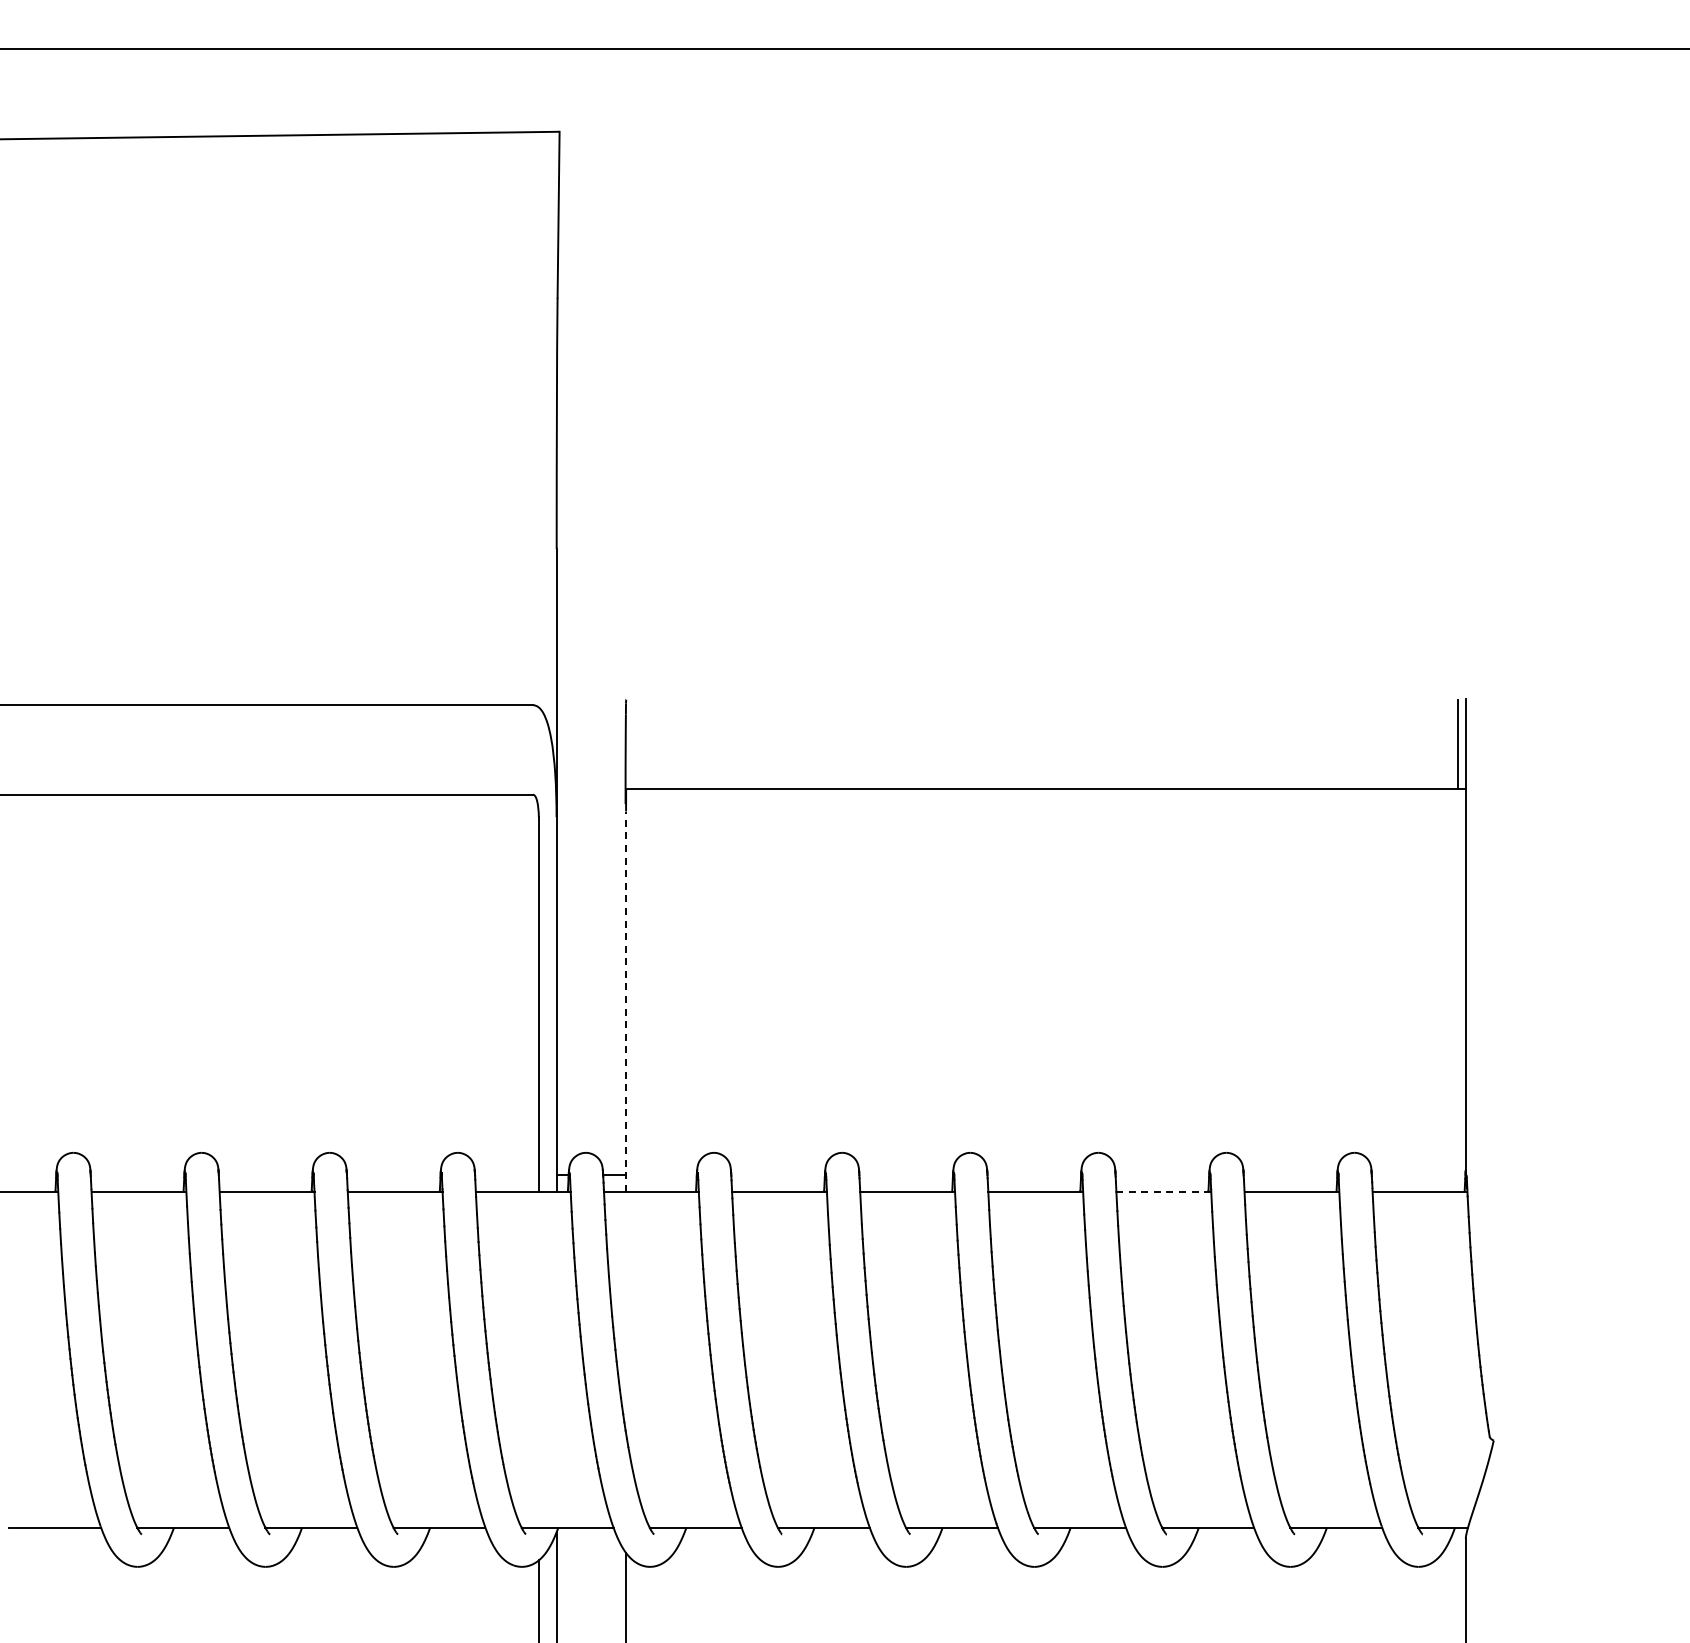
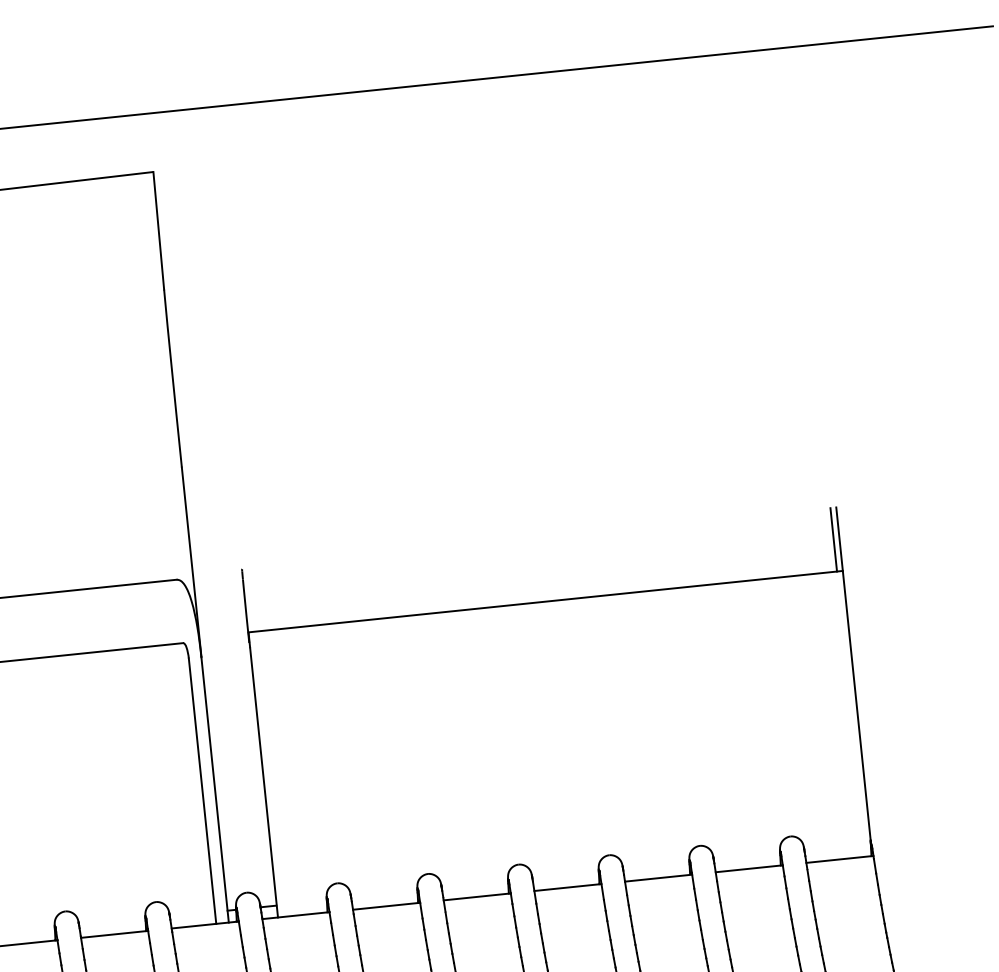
line: (626, 1001) -> (264, 782), dashed -> solid
line: (1163, 1192) -> (658, 878), dashed -> solid

